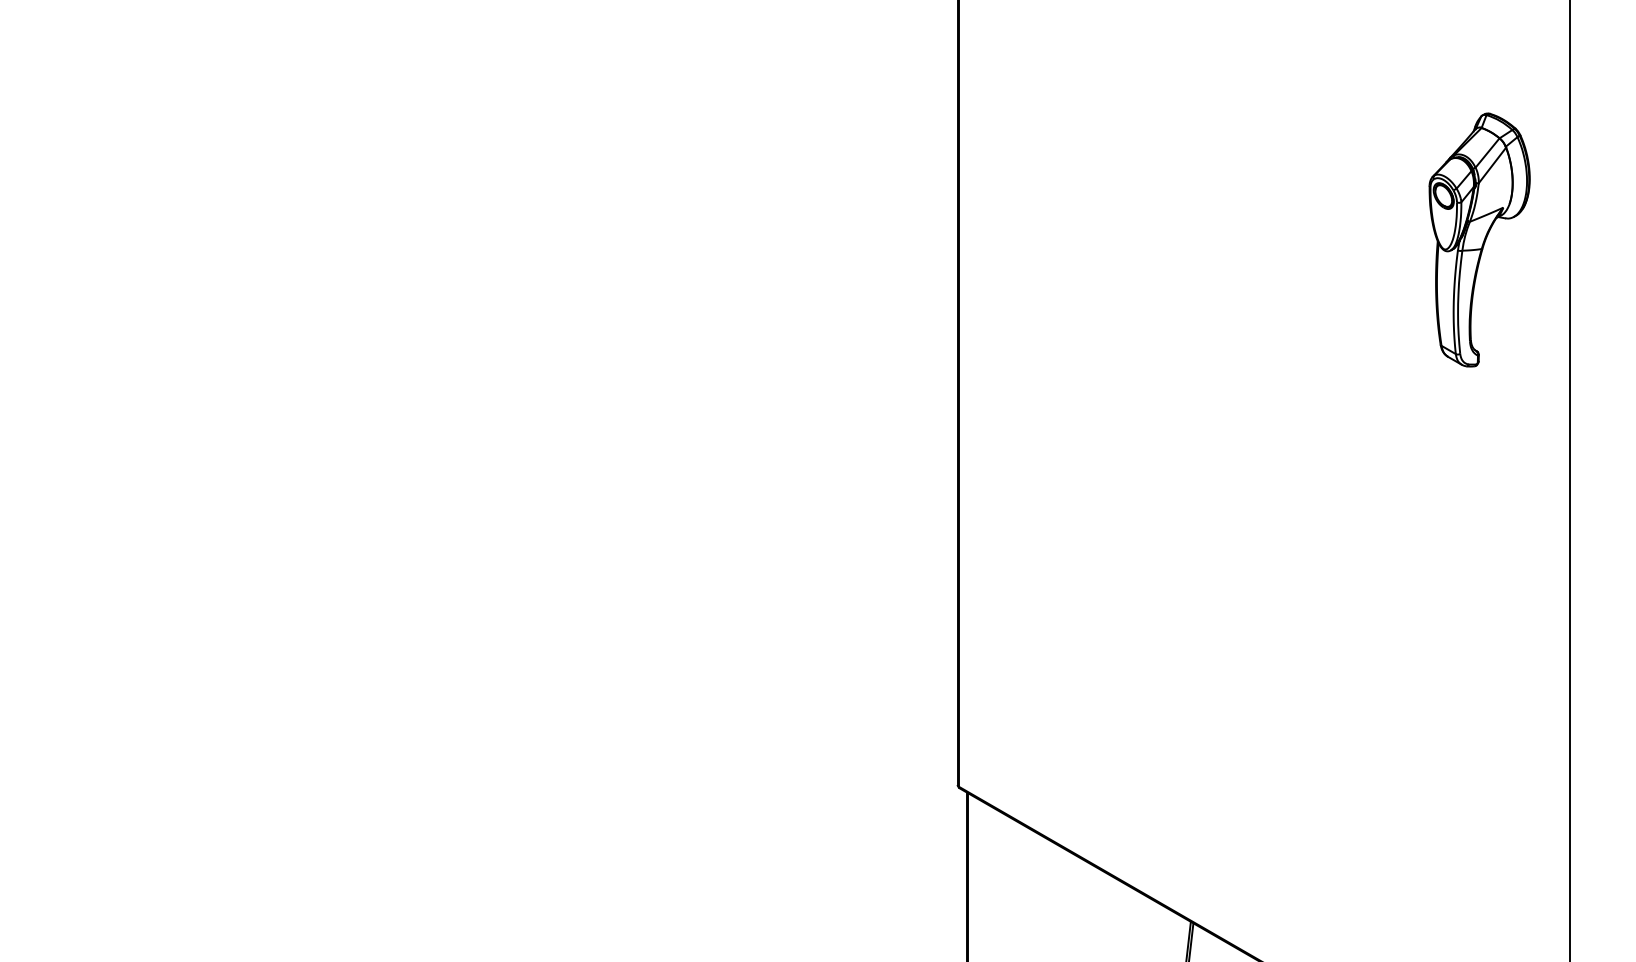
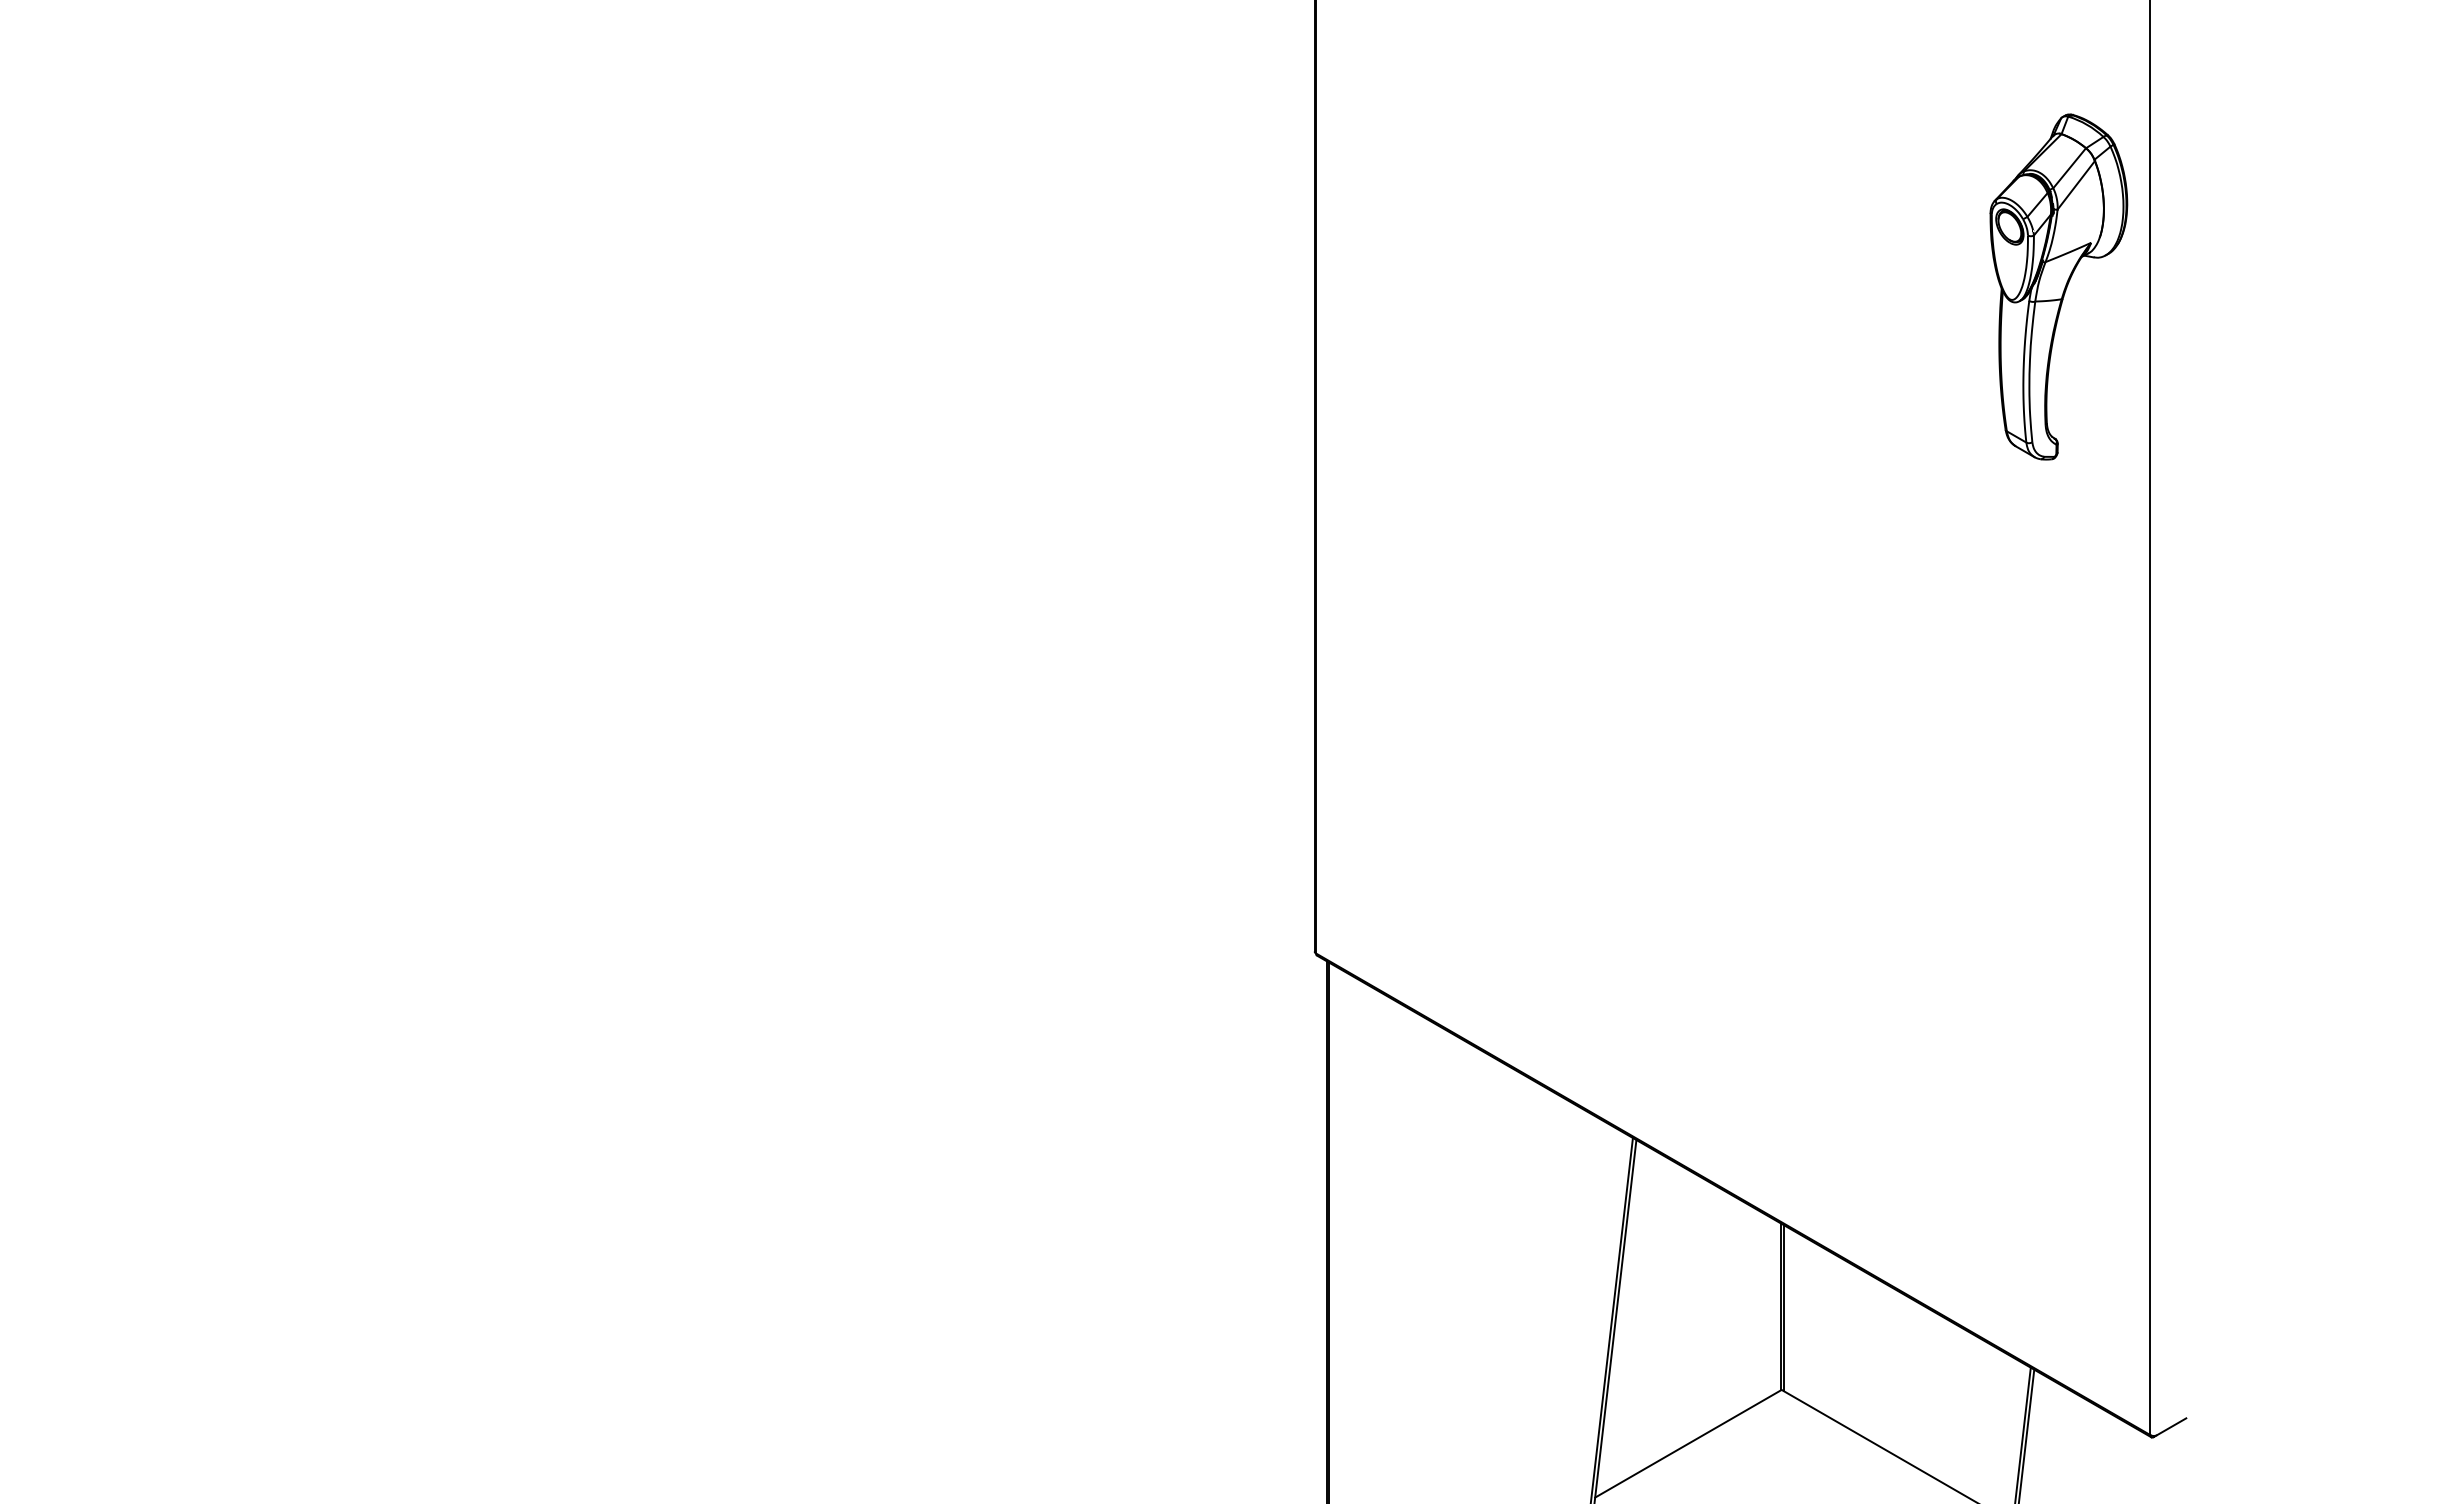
part: (1479, 239) -> (2058, 286), moved

